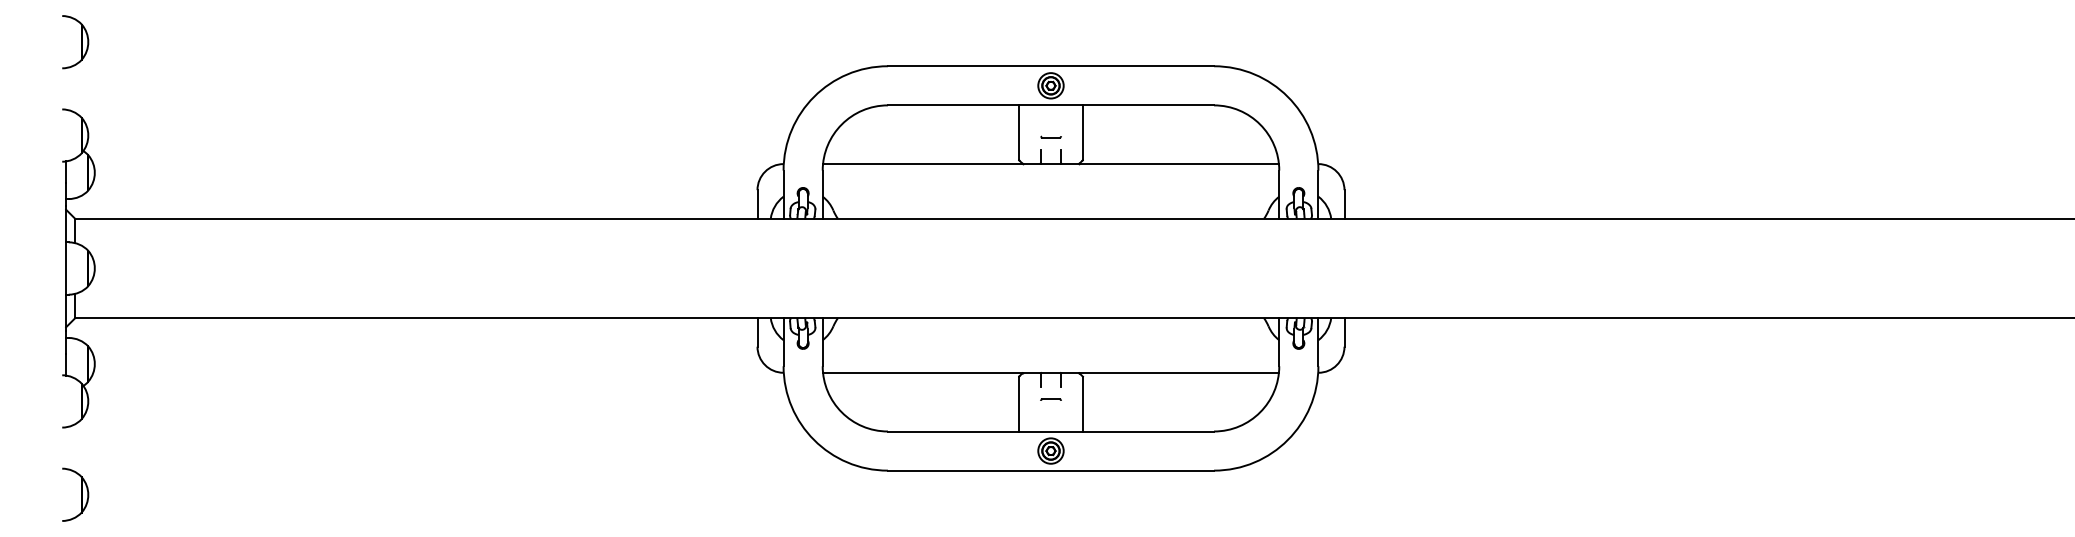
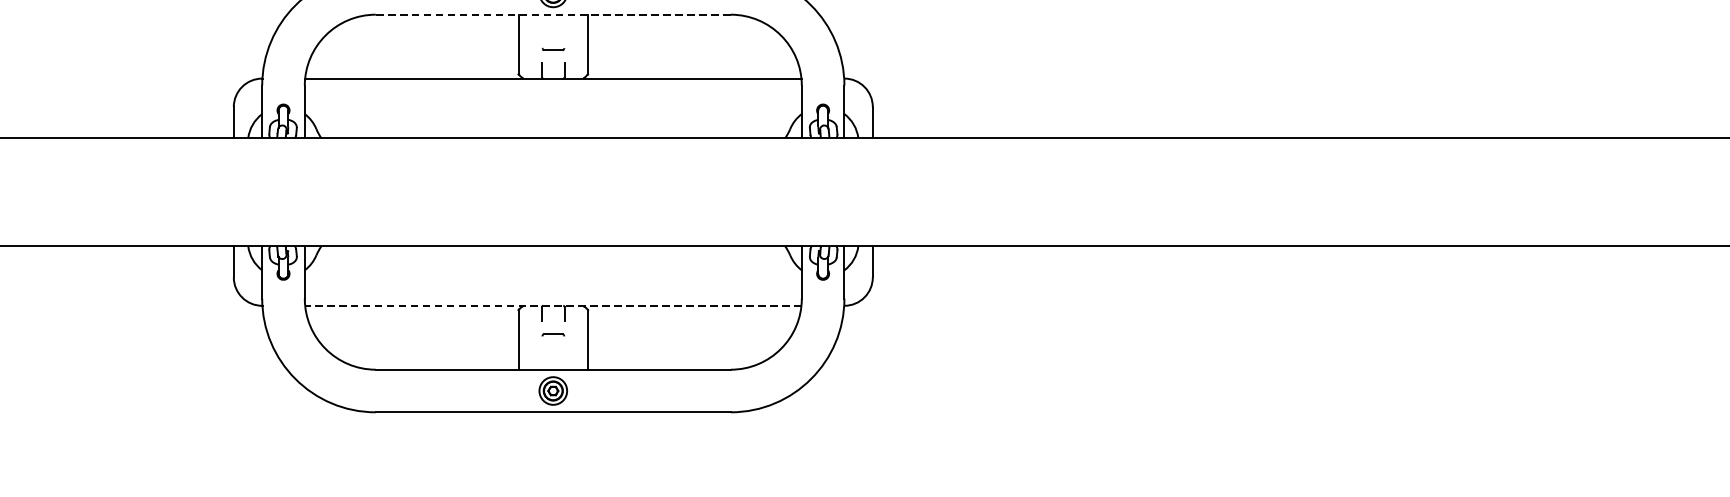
line: (1050, 105) -> (552, 14), solid -> dashed
line: (1051, 372) -> (553, 305), solid -> dashed

